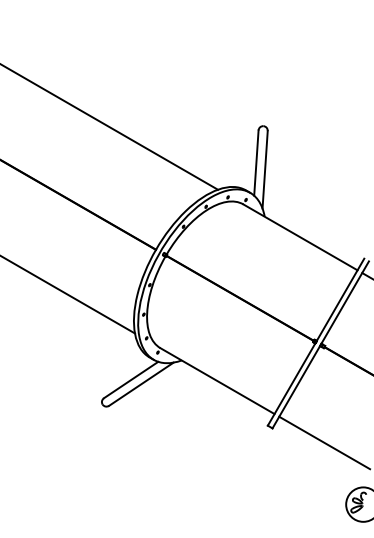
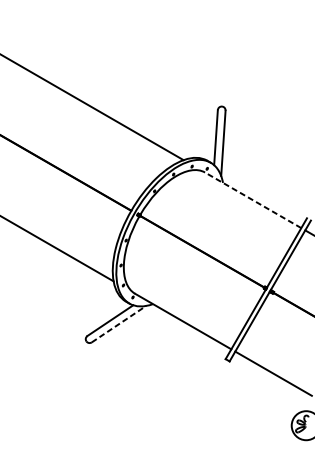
line: (300, 237) -> (253, 200), solid -> dashed
line: (141, 384) -> (119, 324), solid -> dashed

